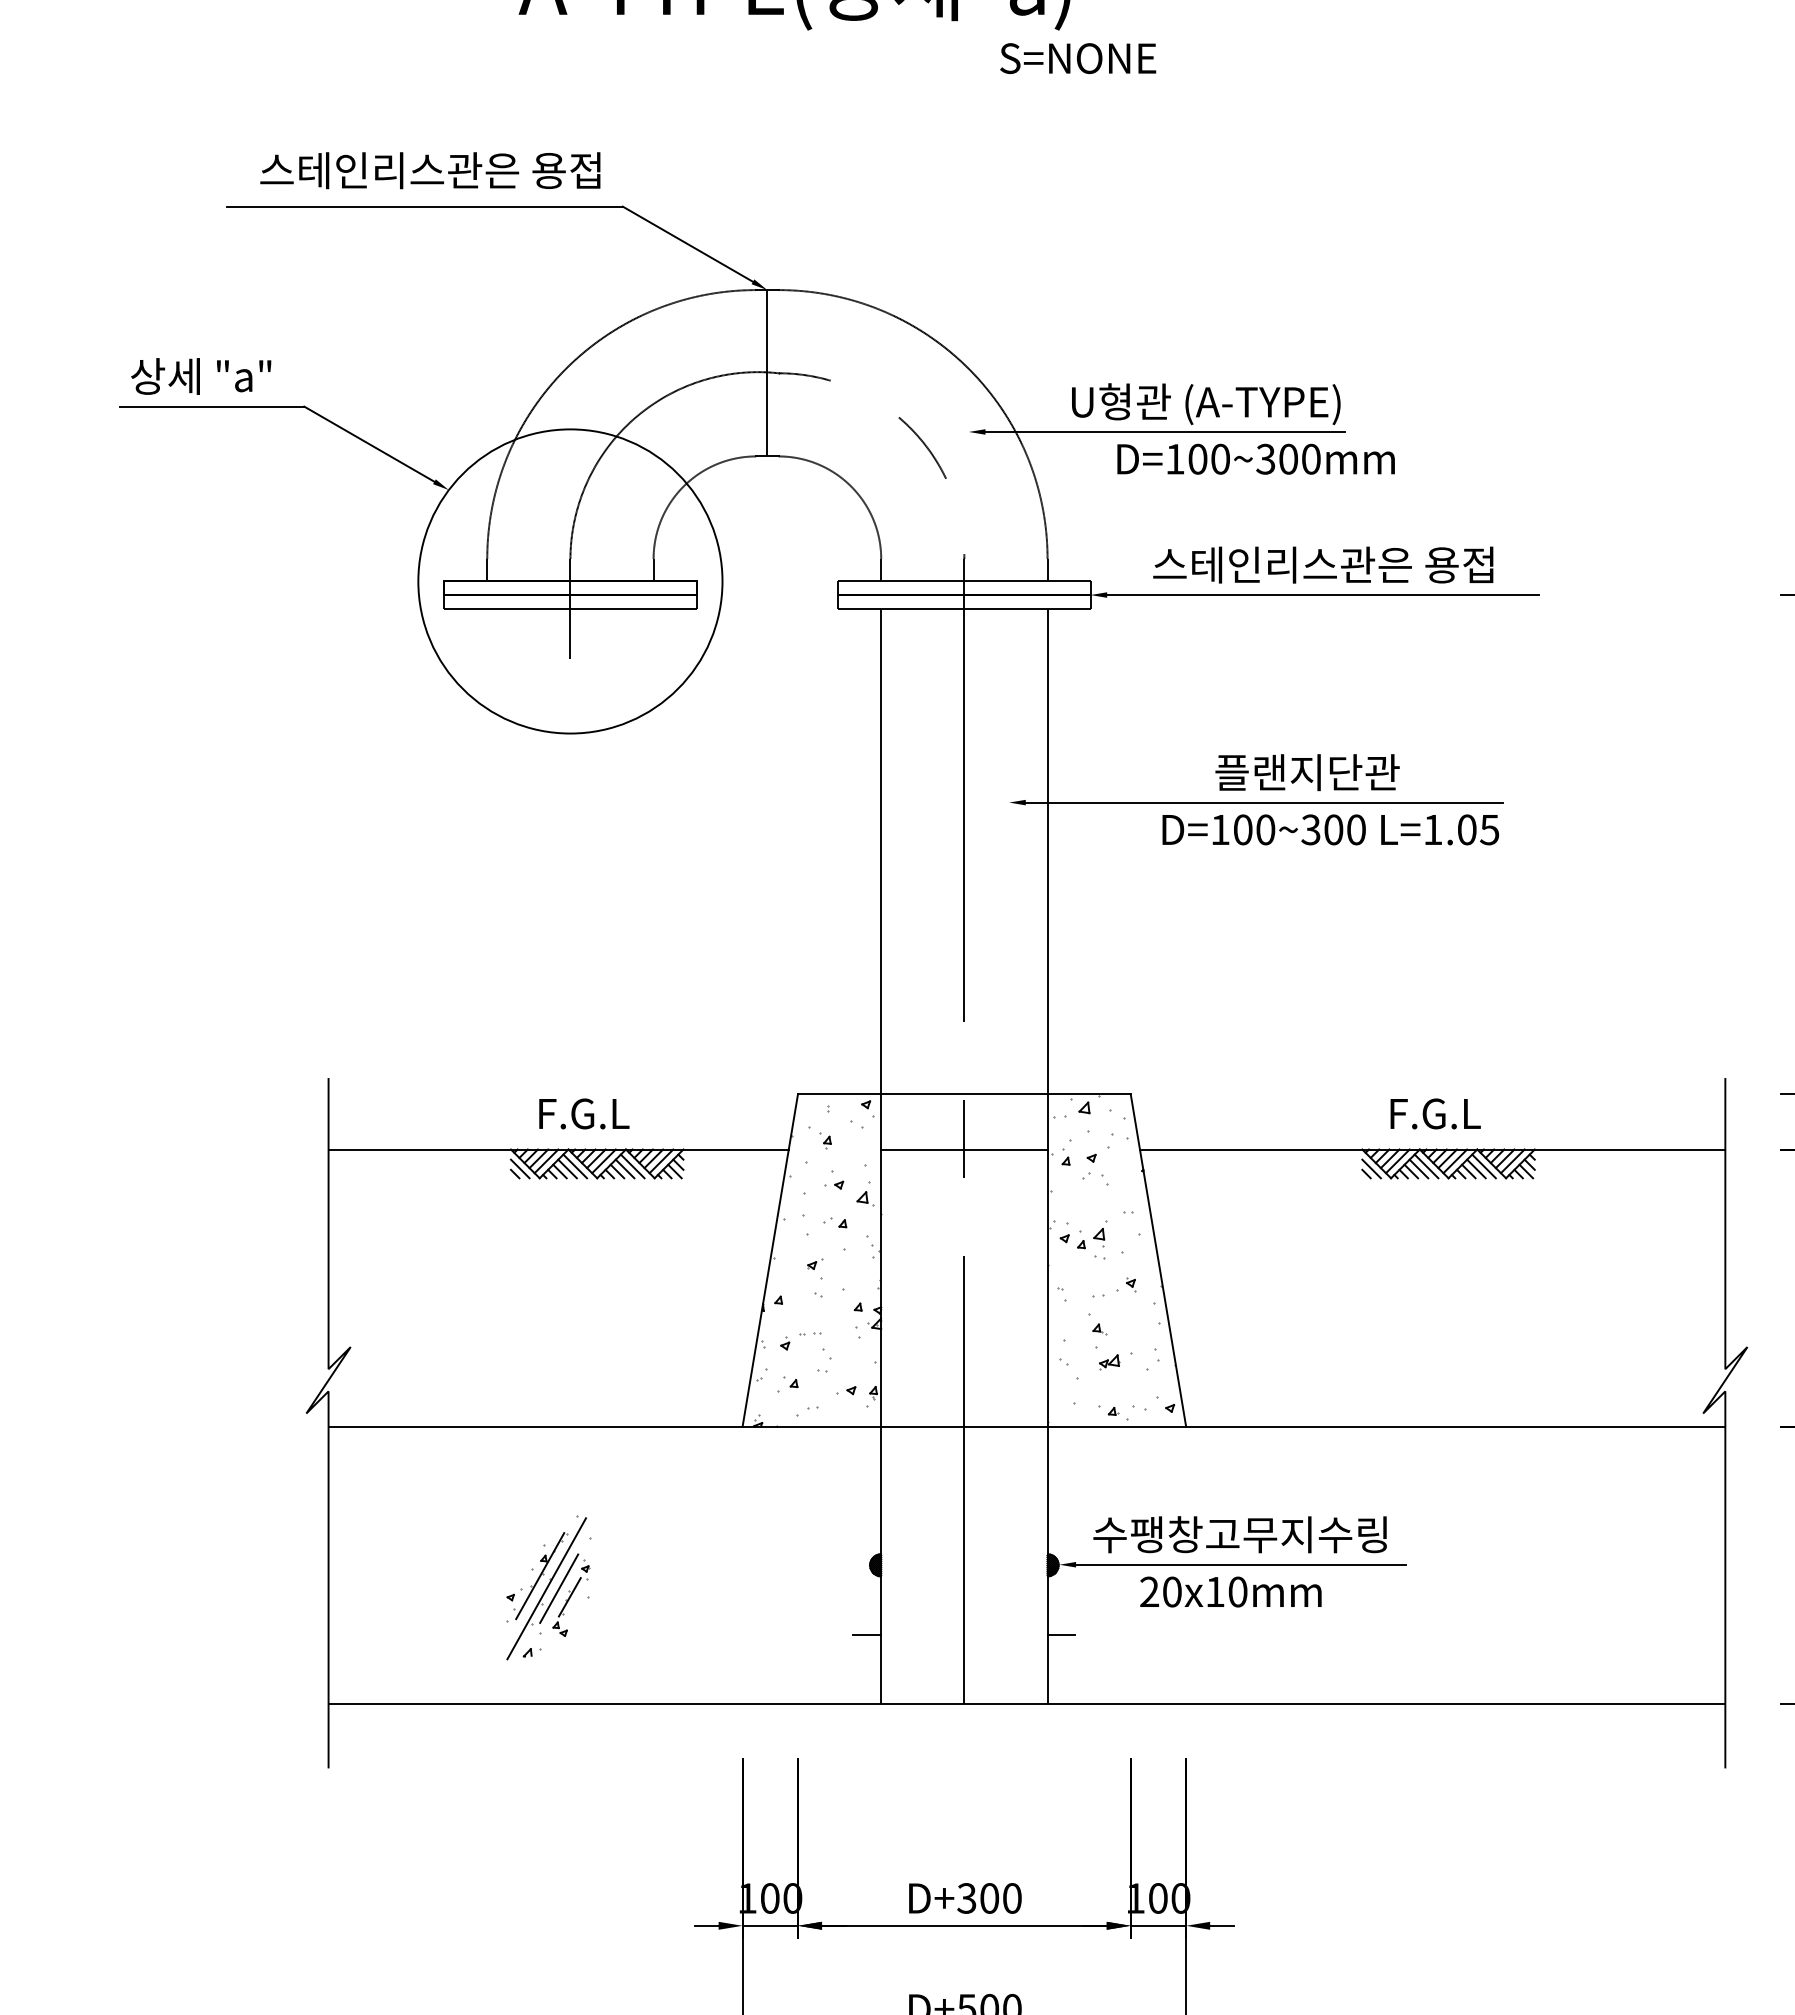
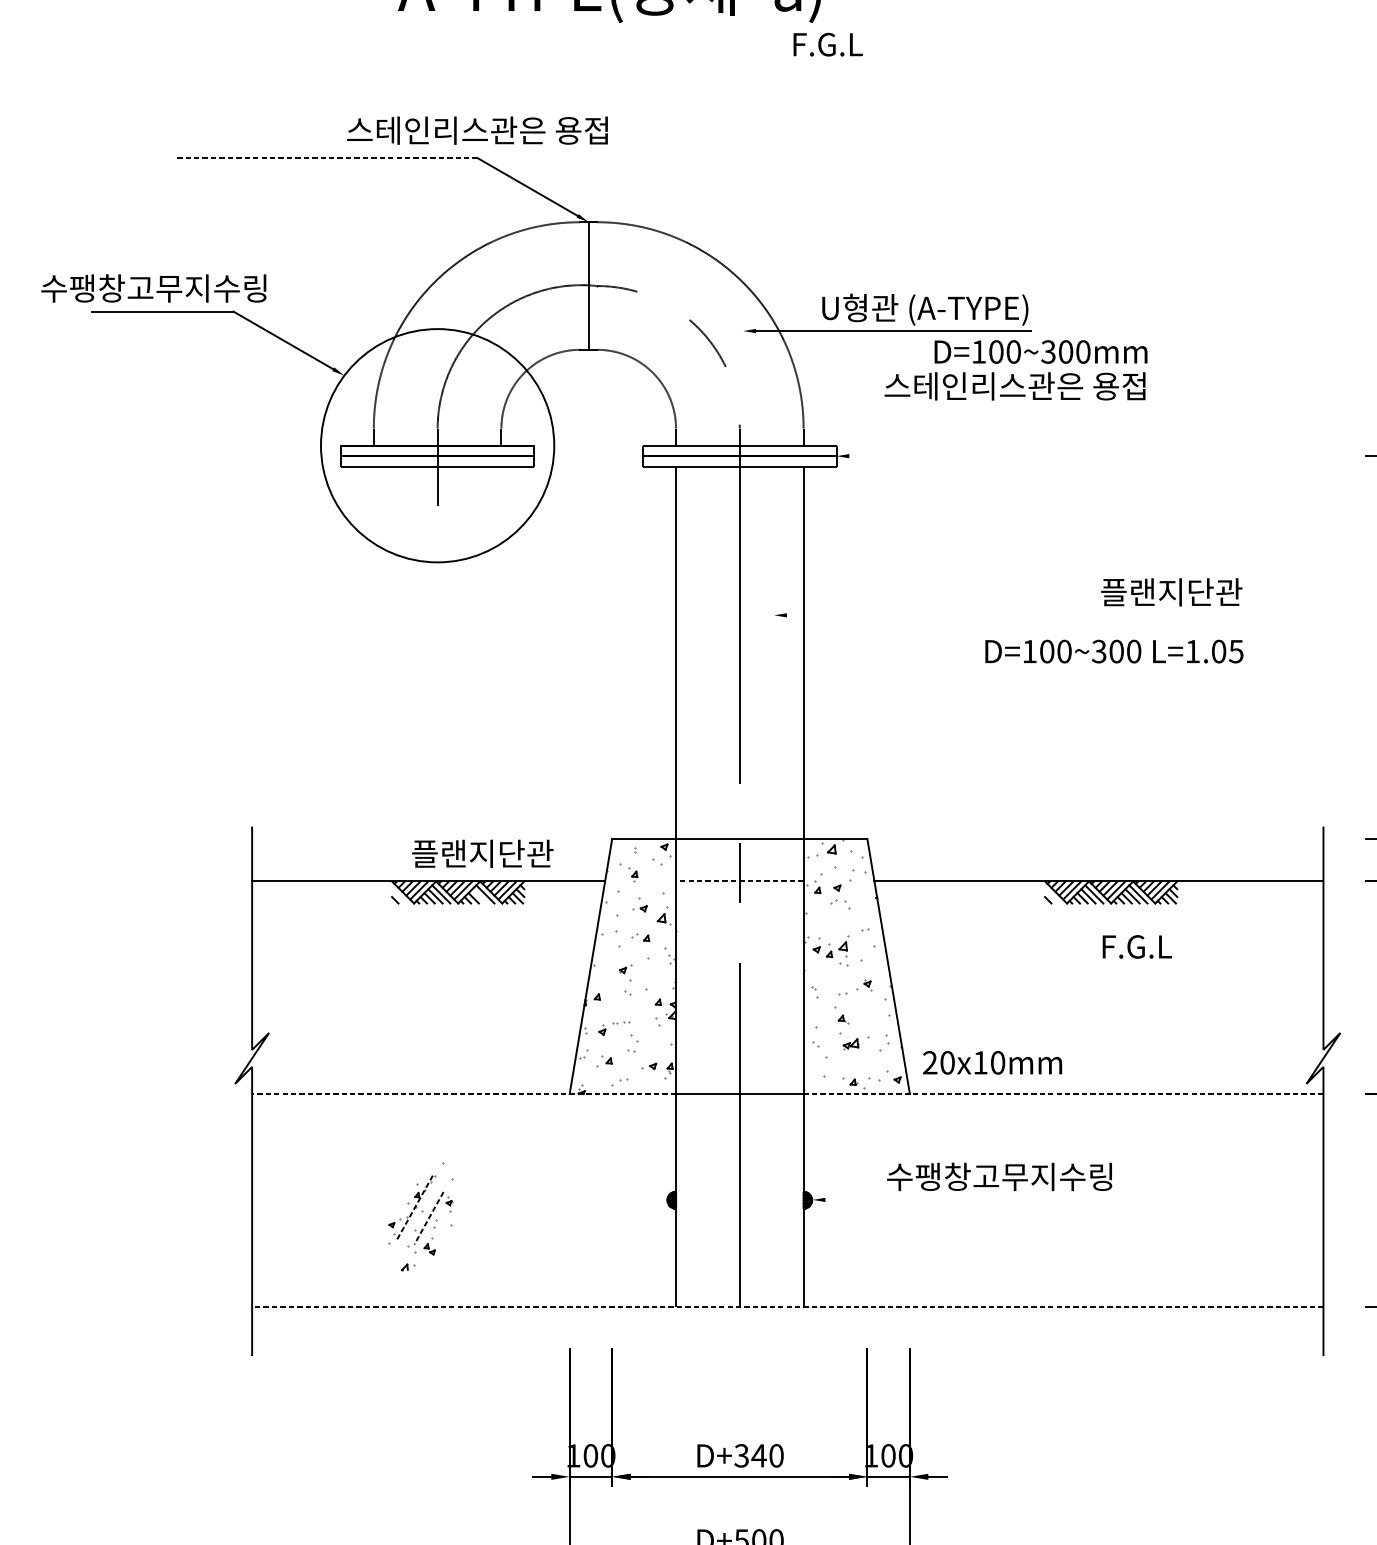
text: (1078, 58) -> (827, 44), S=NONE -> F.G.L
text: (430, 170) -> (477, 130), moved
line: (424, 206) -> (325, 158), solid -> dashed
text: (200, 375) -> (153, 287), 상세 "a" -> 수팽창고무지수링
text: (1255, 458) -> (1040, 351), moved
text: (1323, 564) -> (1015, 385), moved
line: (1323, 595) -> (1015, 456), removed
text: (1307, 772) -> (1171, 592), moved
line: (1263, 802) -> (969, 615), removed
text: (1330, 829) -> (1114, 651), moved
text: (629, 1113) -> (482, 853), F.G.L -> 플랜지단관
text: (1435, 1113) -> (1137, 946), moved
line: (963, 1149) -> (739, 881), solid -> dashed
line: (519, 1168) -> (398, 895), removed
line: (624, 1168) -> (479, 895), removed
line: (1371, 1168) -> (1052, 895), removed
line: (604, 1426) -> (463, 1093), solid -> dashed
line: (1386, 1426) -> (1063, 1093), solid -> dashed
text: (1239, 1534) -> (999, 1176), moved
line: (1240, 1564) -> (951, 1199), removed
line: (539, 1576) -> (413, 1208), solid -> dashed
line: (546, 1588) -> (419, 1218), removed
line: (558, 1589) -> (428, 1218), solid -> dashed
text: (1230, 1591) -> (992, 1062), moved
line: (569, 1597) -> (436, 1225), removed
line: (867, 1634) -> (665, 1253), removed
line: (1061, 1634) -> (814, 1253), removed
line: (1026, 1703) -> (787, 1306), solid -> dashed
text: (989, 1898) -> (759, 1455), D+300 -> D+340

